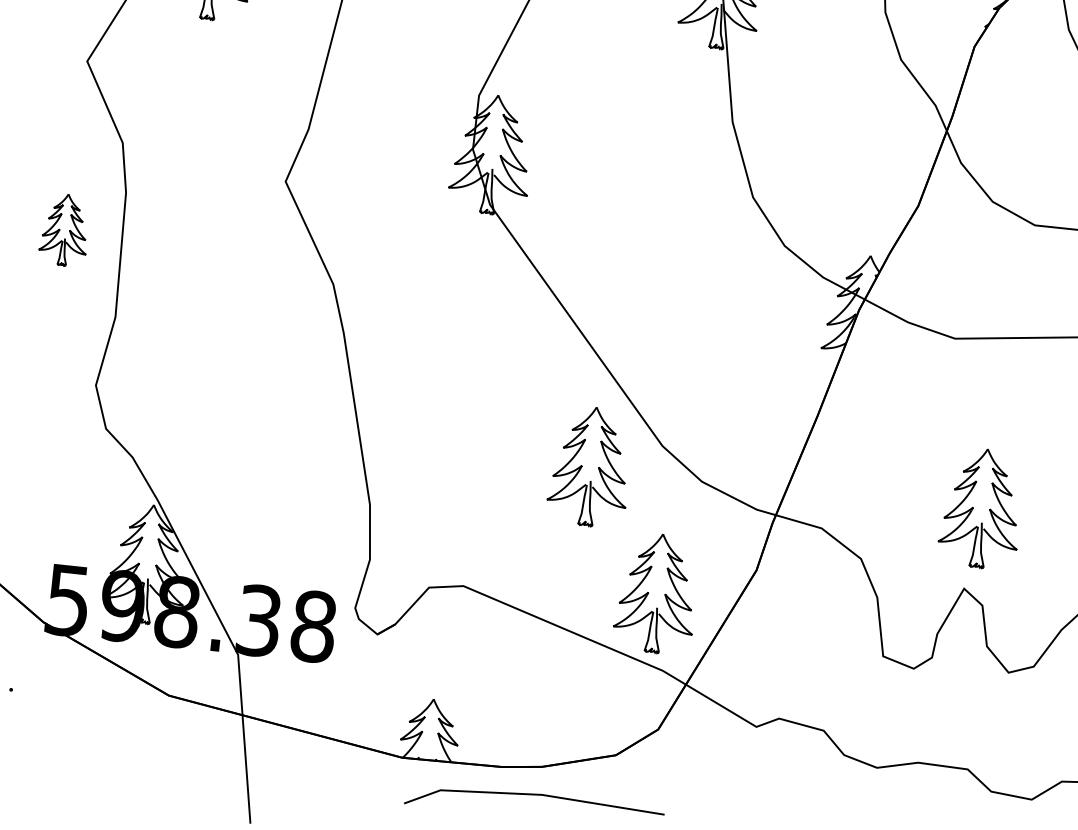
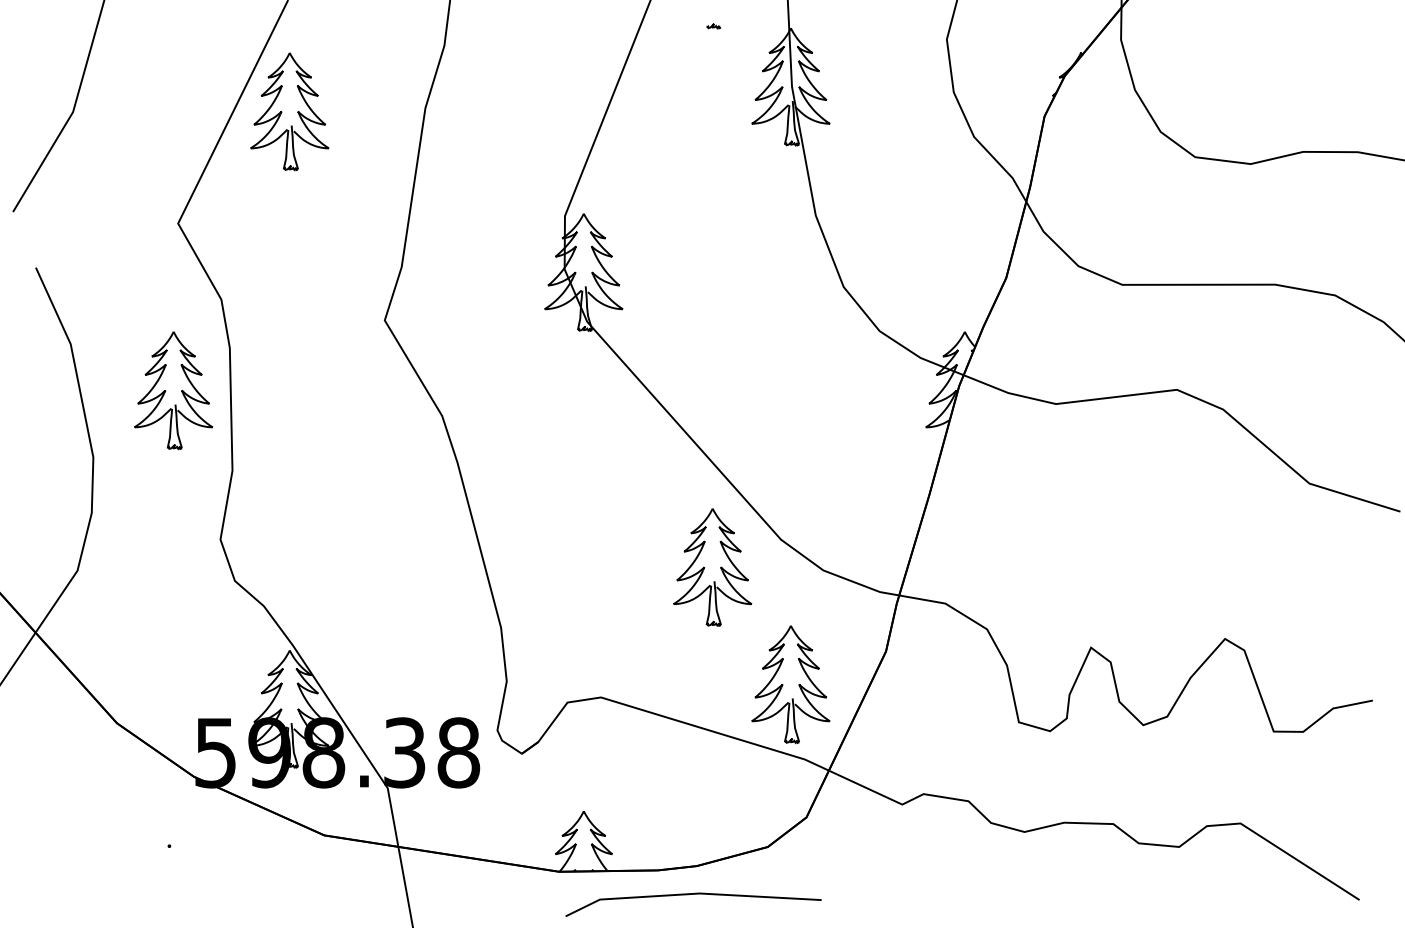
part: (64, 229) -> (173, 390), size x1.67
part: (981, 508) -> (1099, 567), removed

